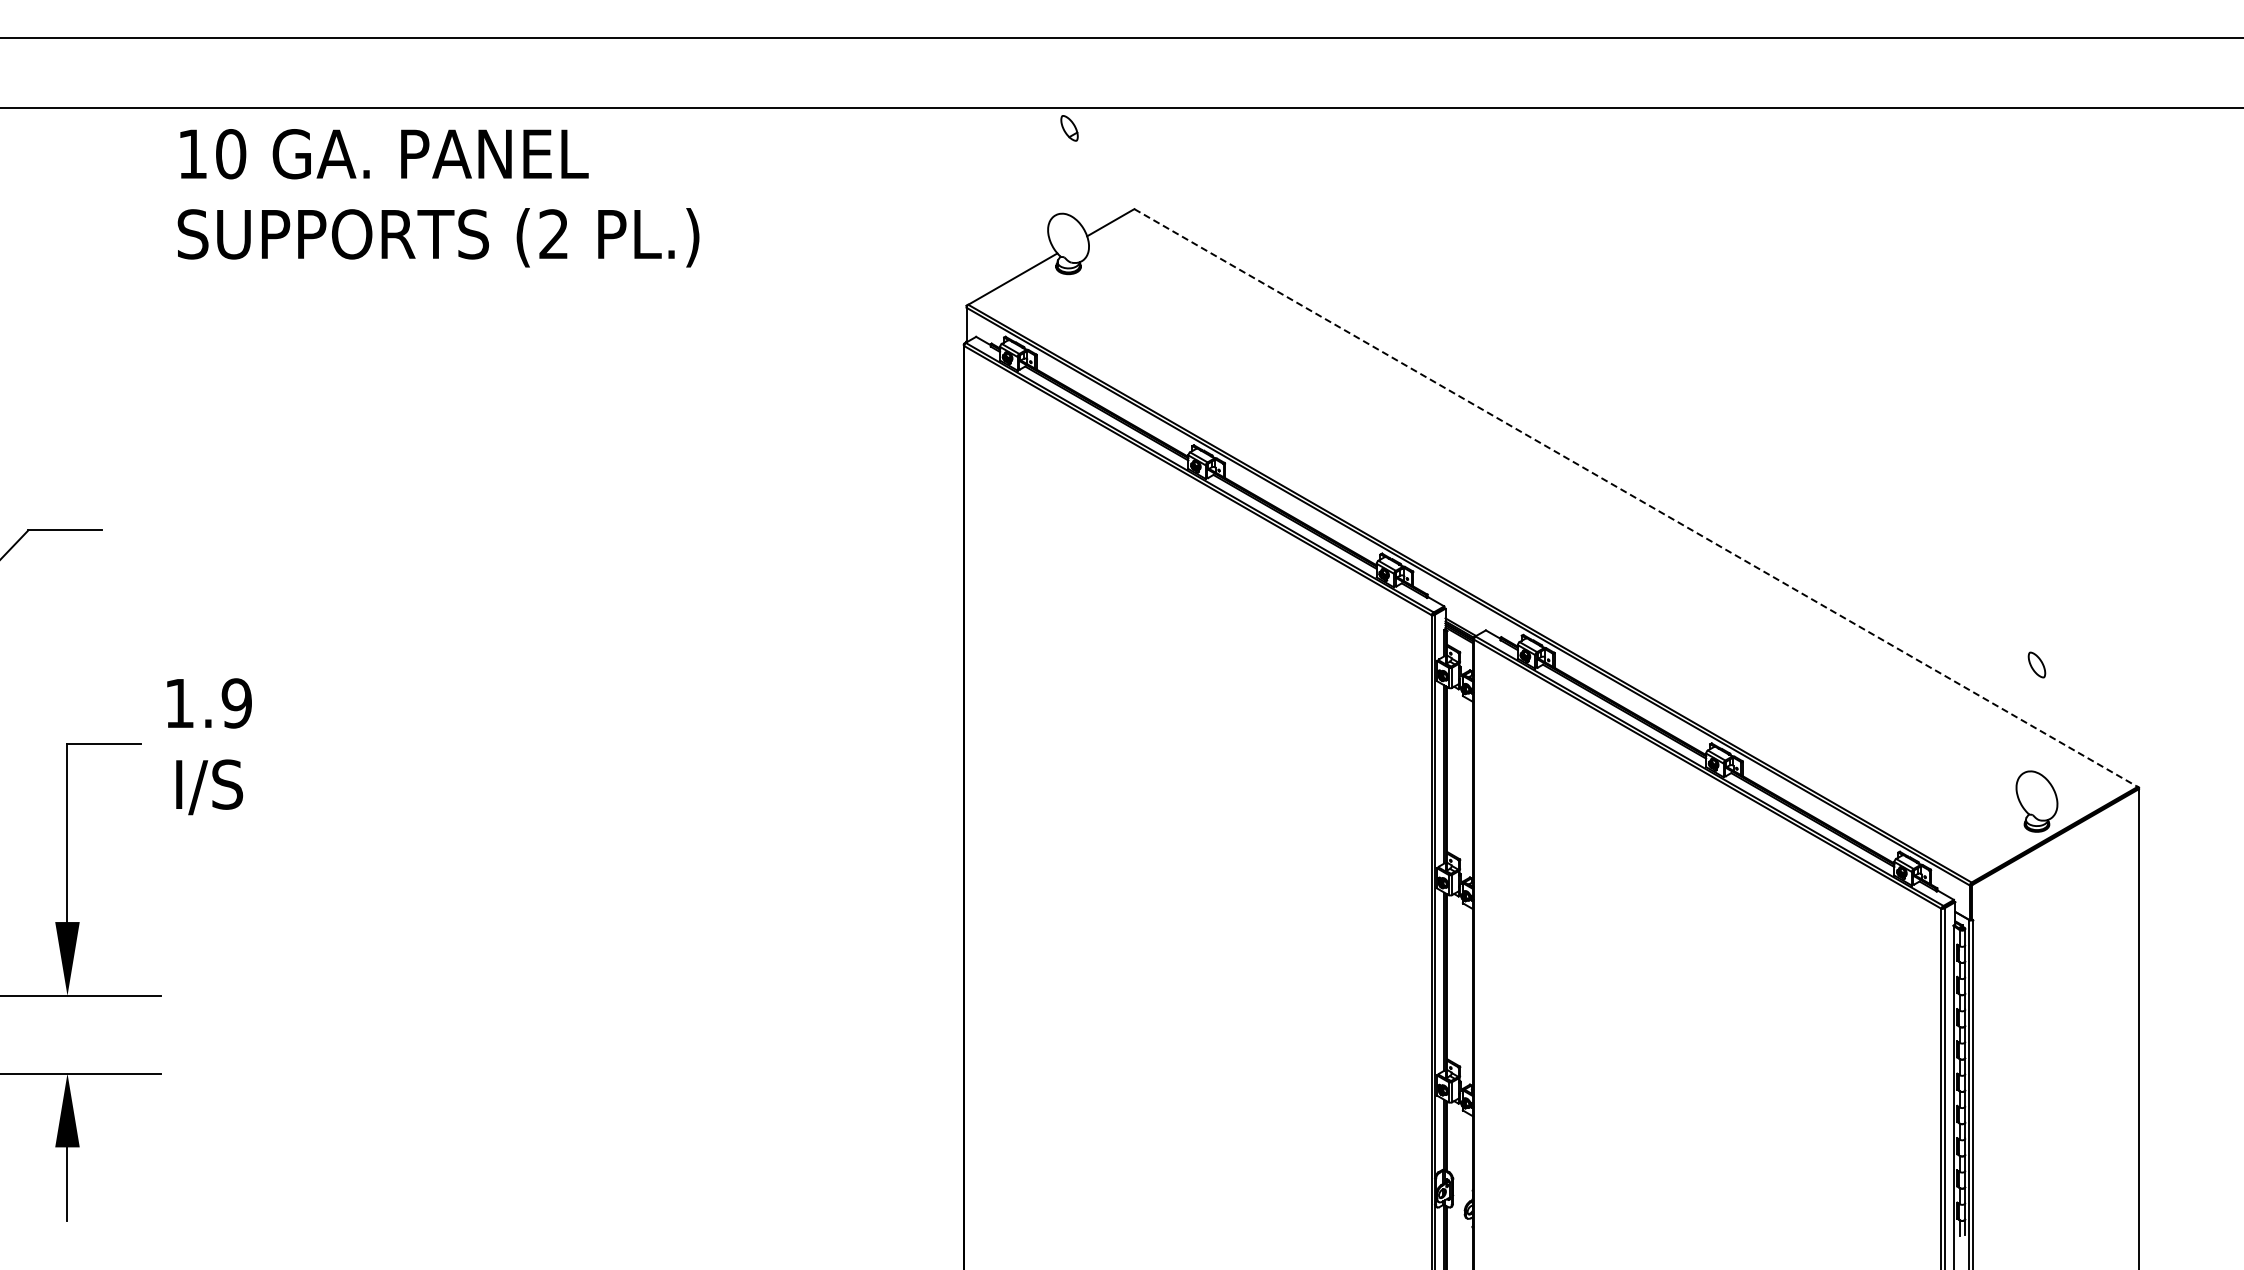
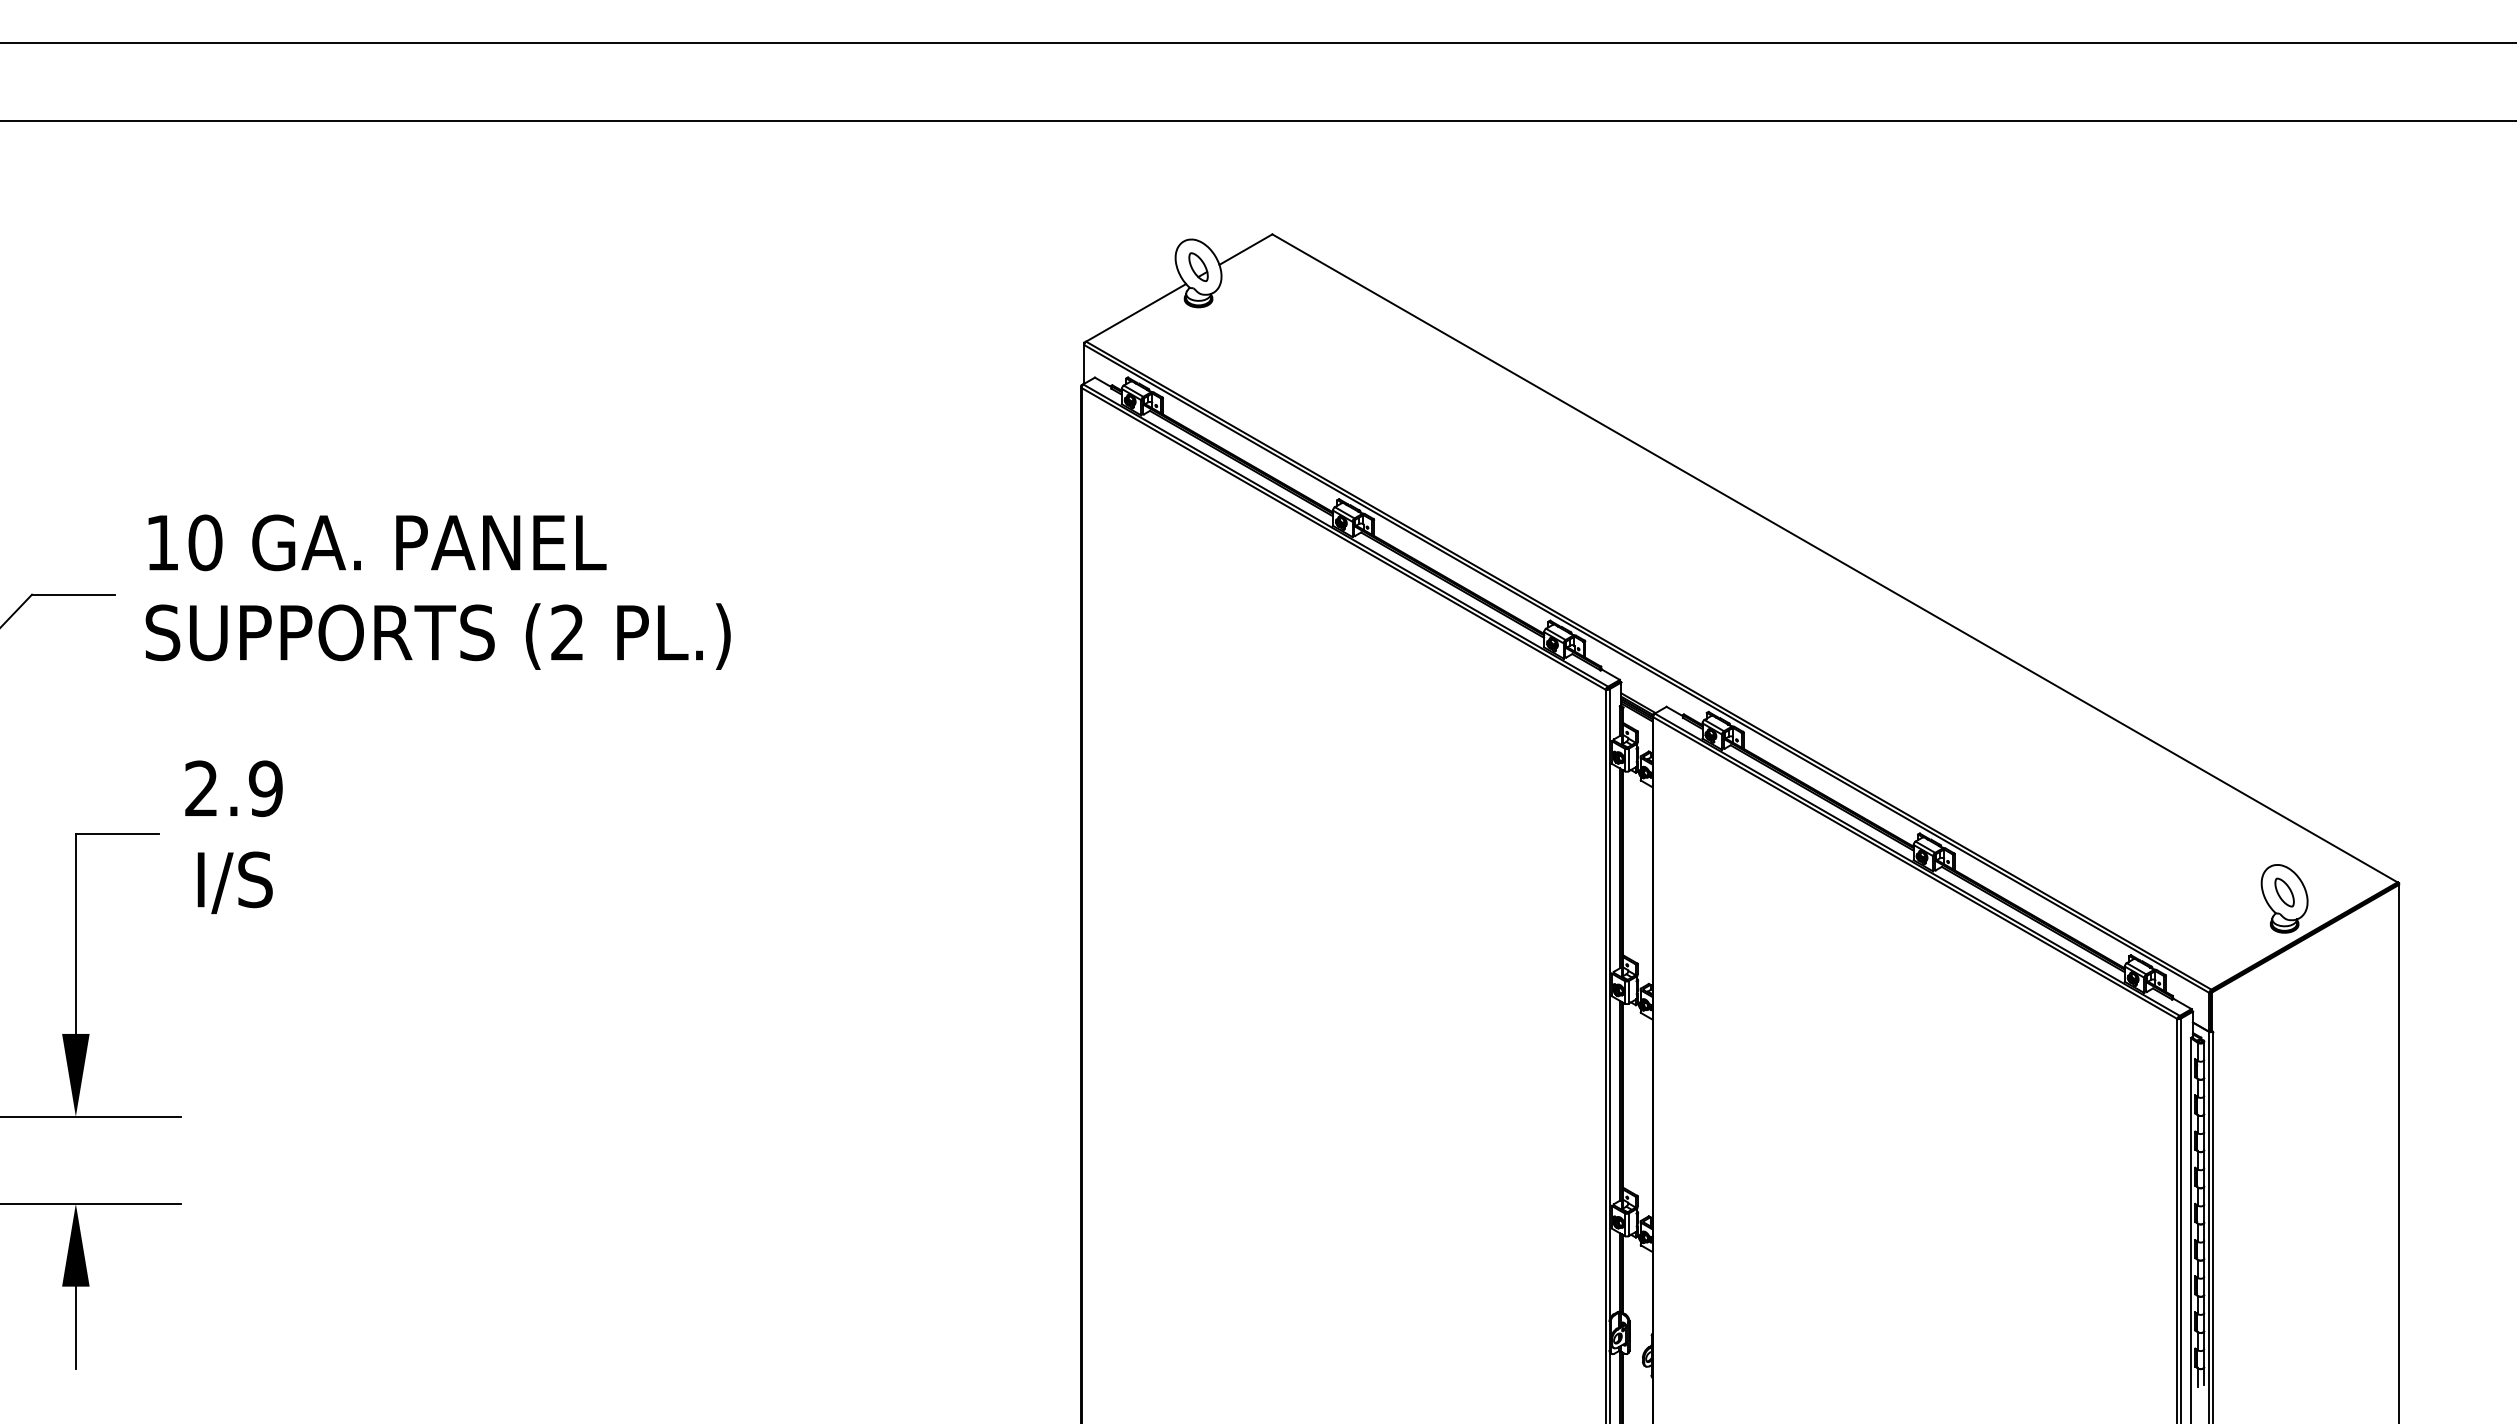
part: (1069, 128) -> (1198, 267), moved
text: (438, 198) -> (438, 592), moved
line: (1636, 498) -> (1835, 558), dashed -> solid
part: (2036, 664) -> (2284, 892), moved
text: (179, 702) -> (201, 787), 1.9 -> 2.9

